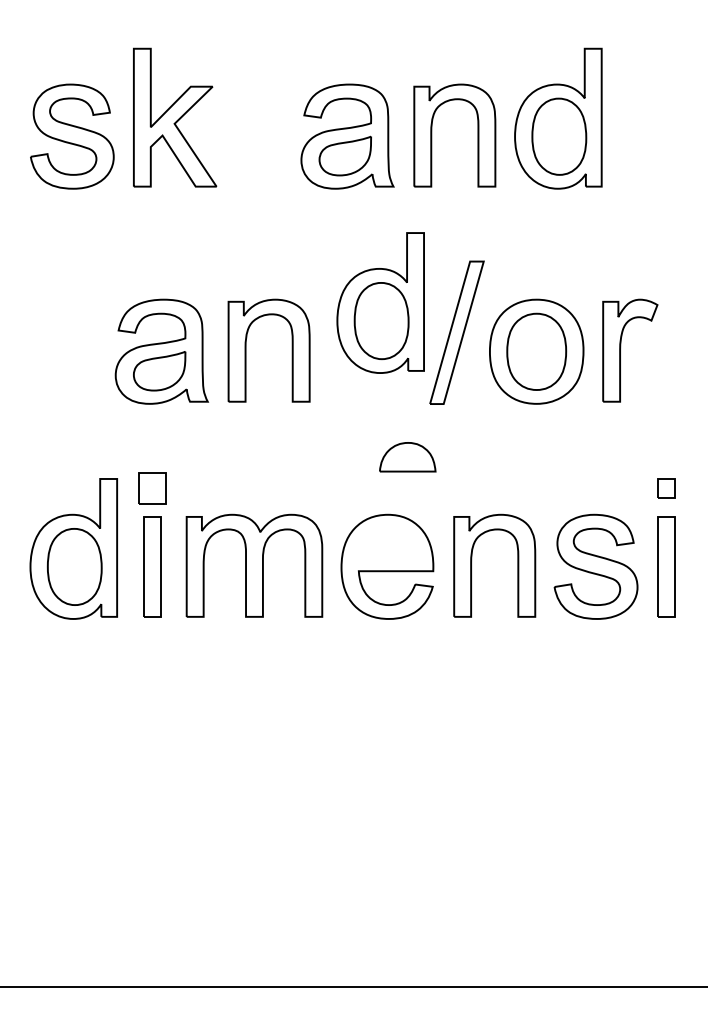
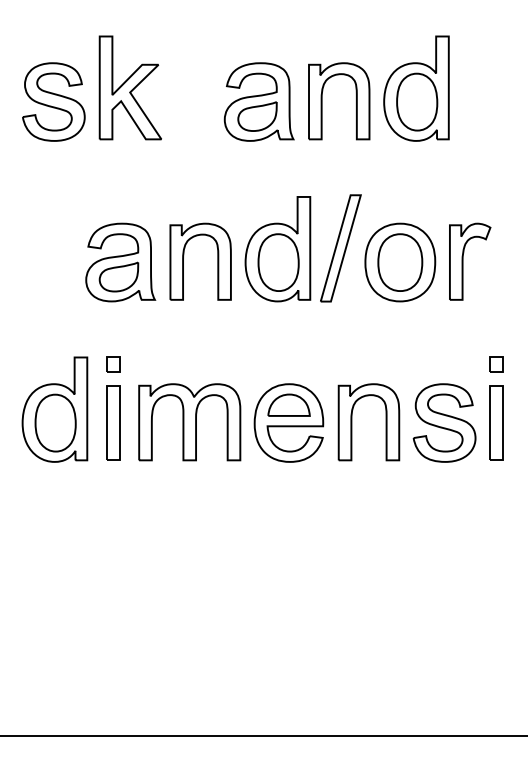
part: (380, 303) -> (277, 249), moved
part: (406, 456) -> (288, 404), moved
part: (152, 488) -> (113, 364), size x0.62

